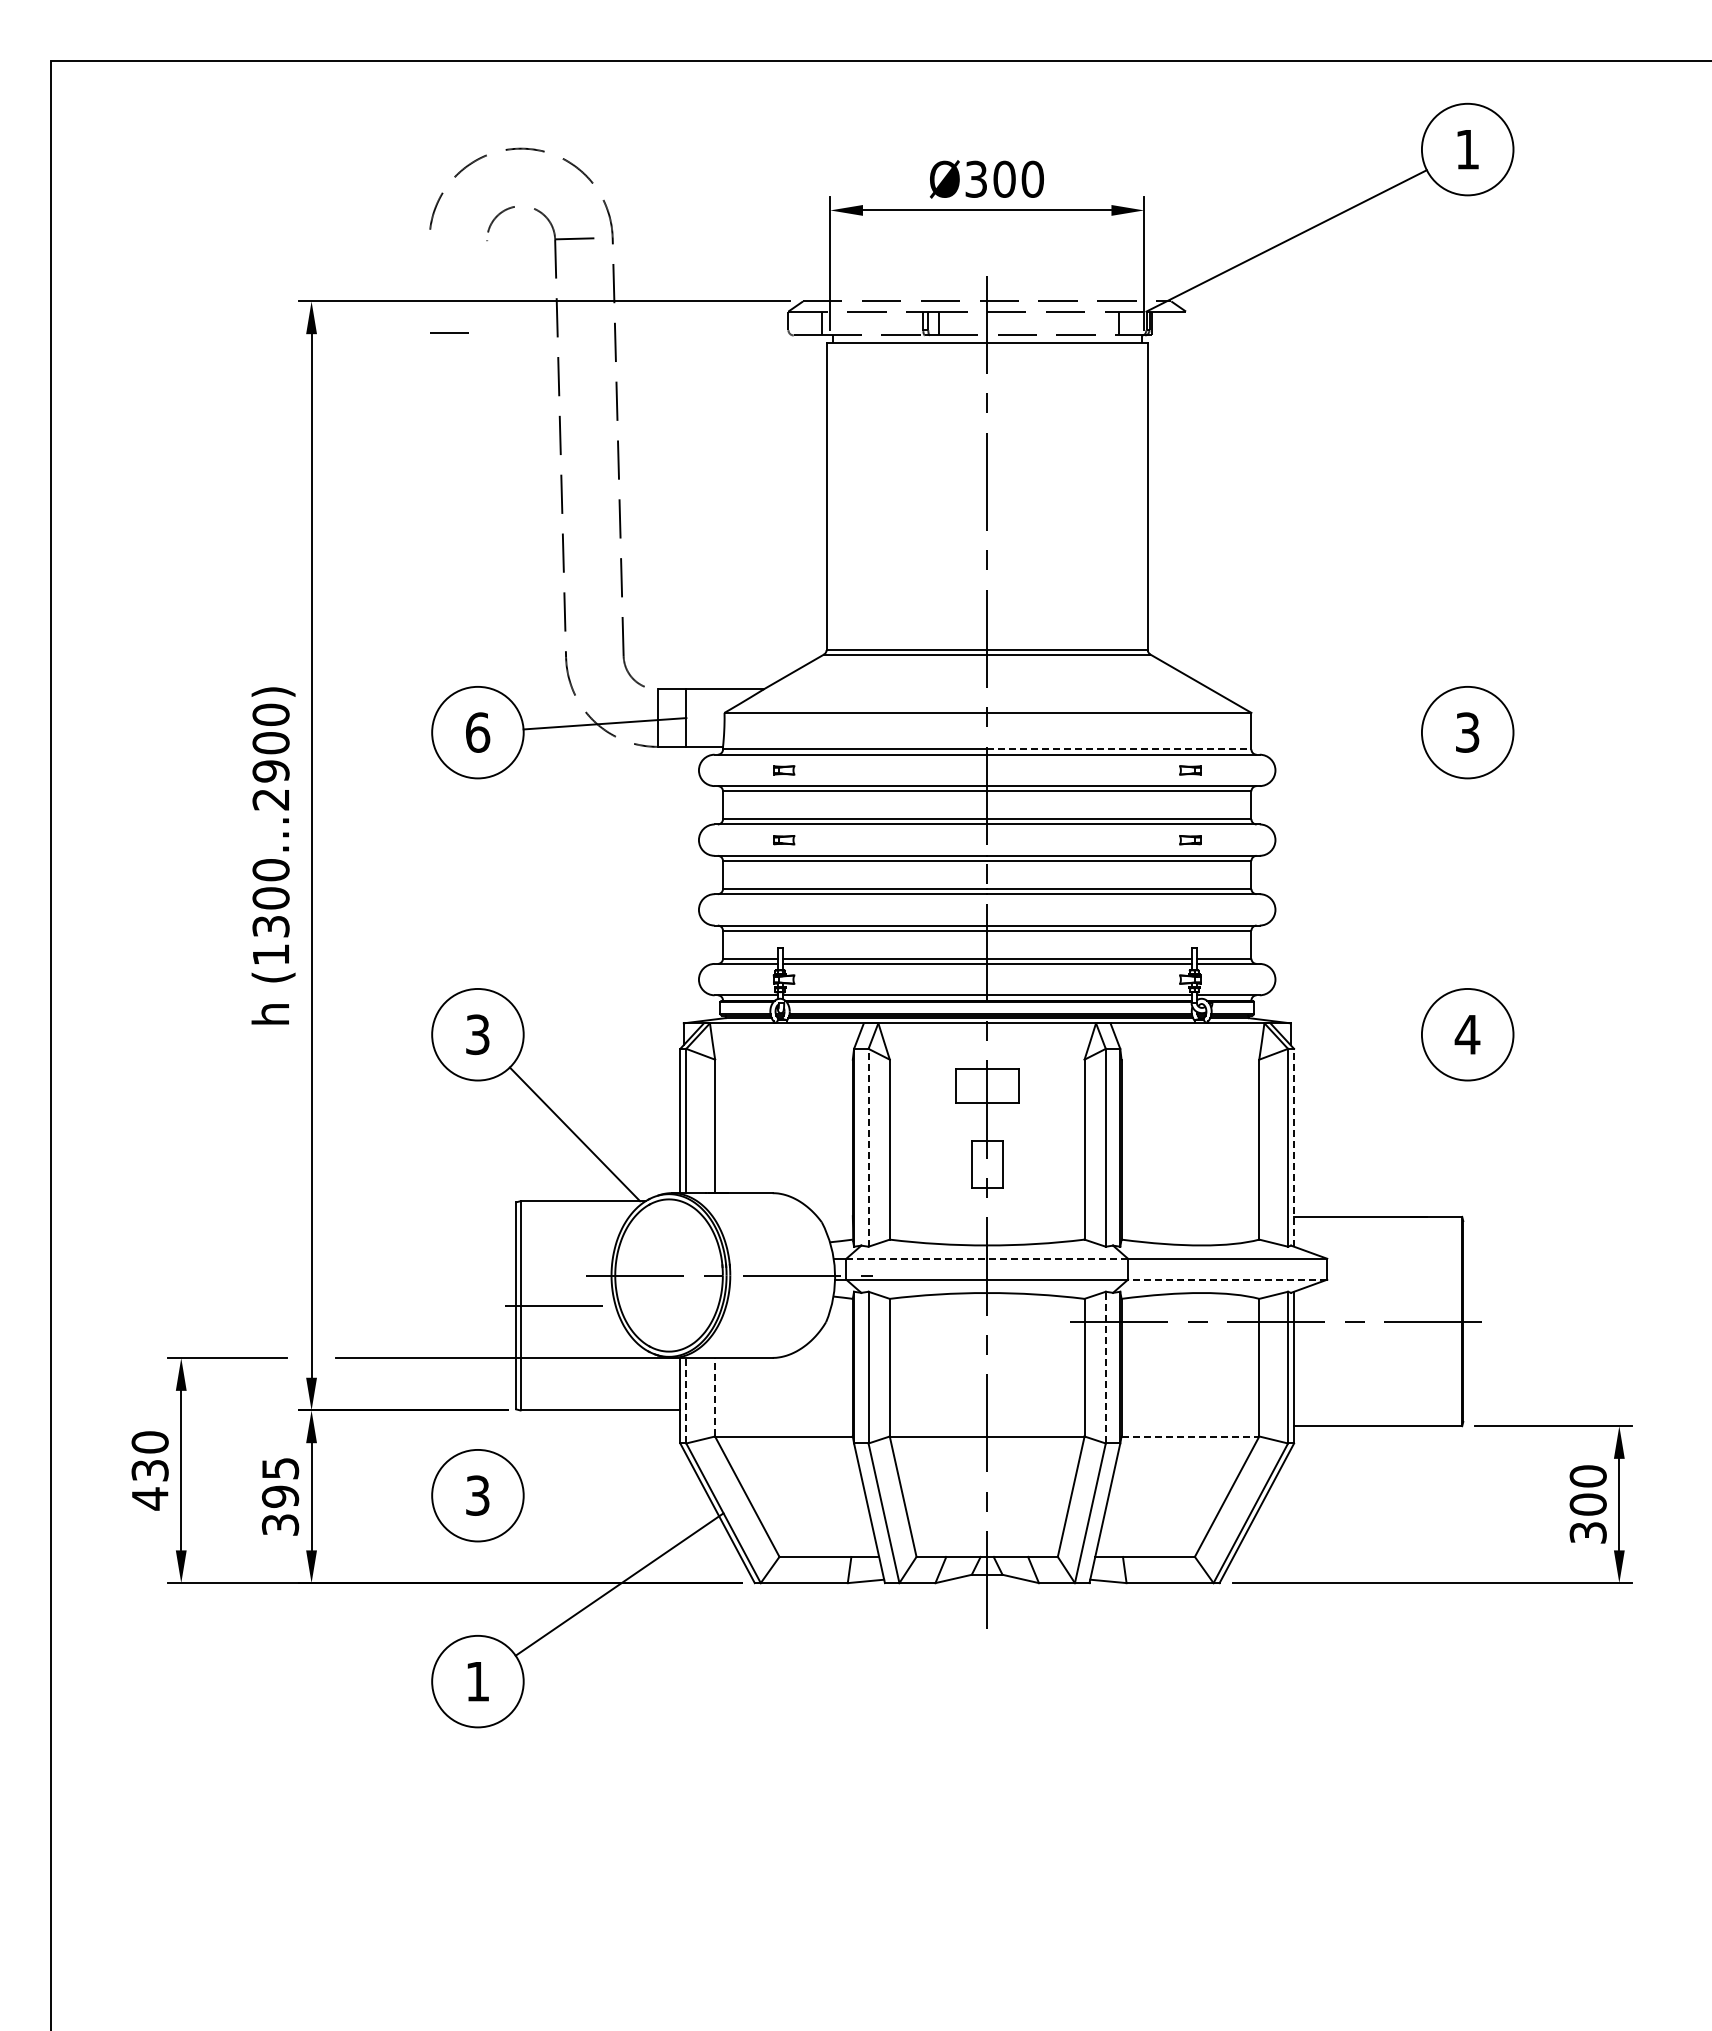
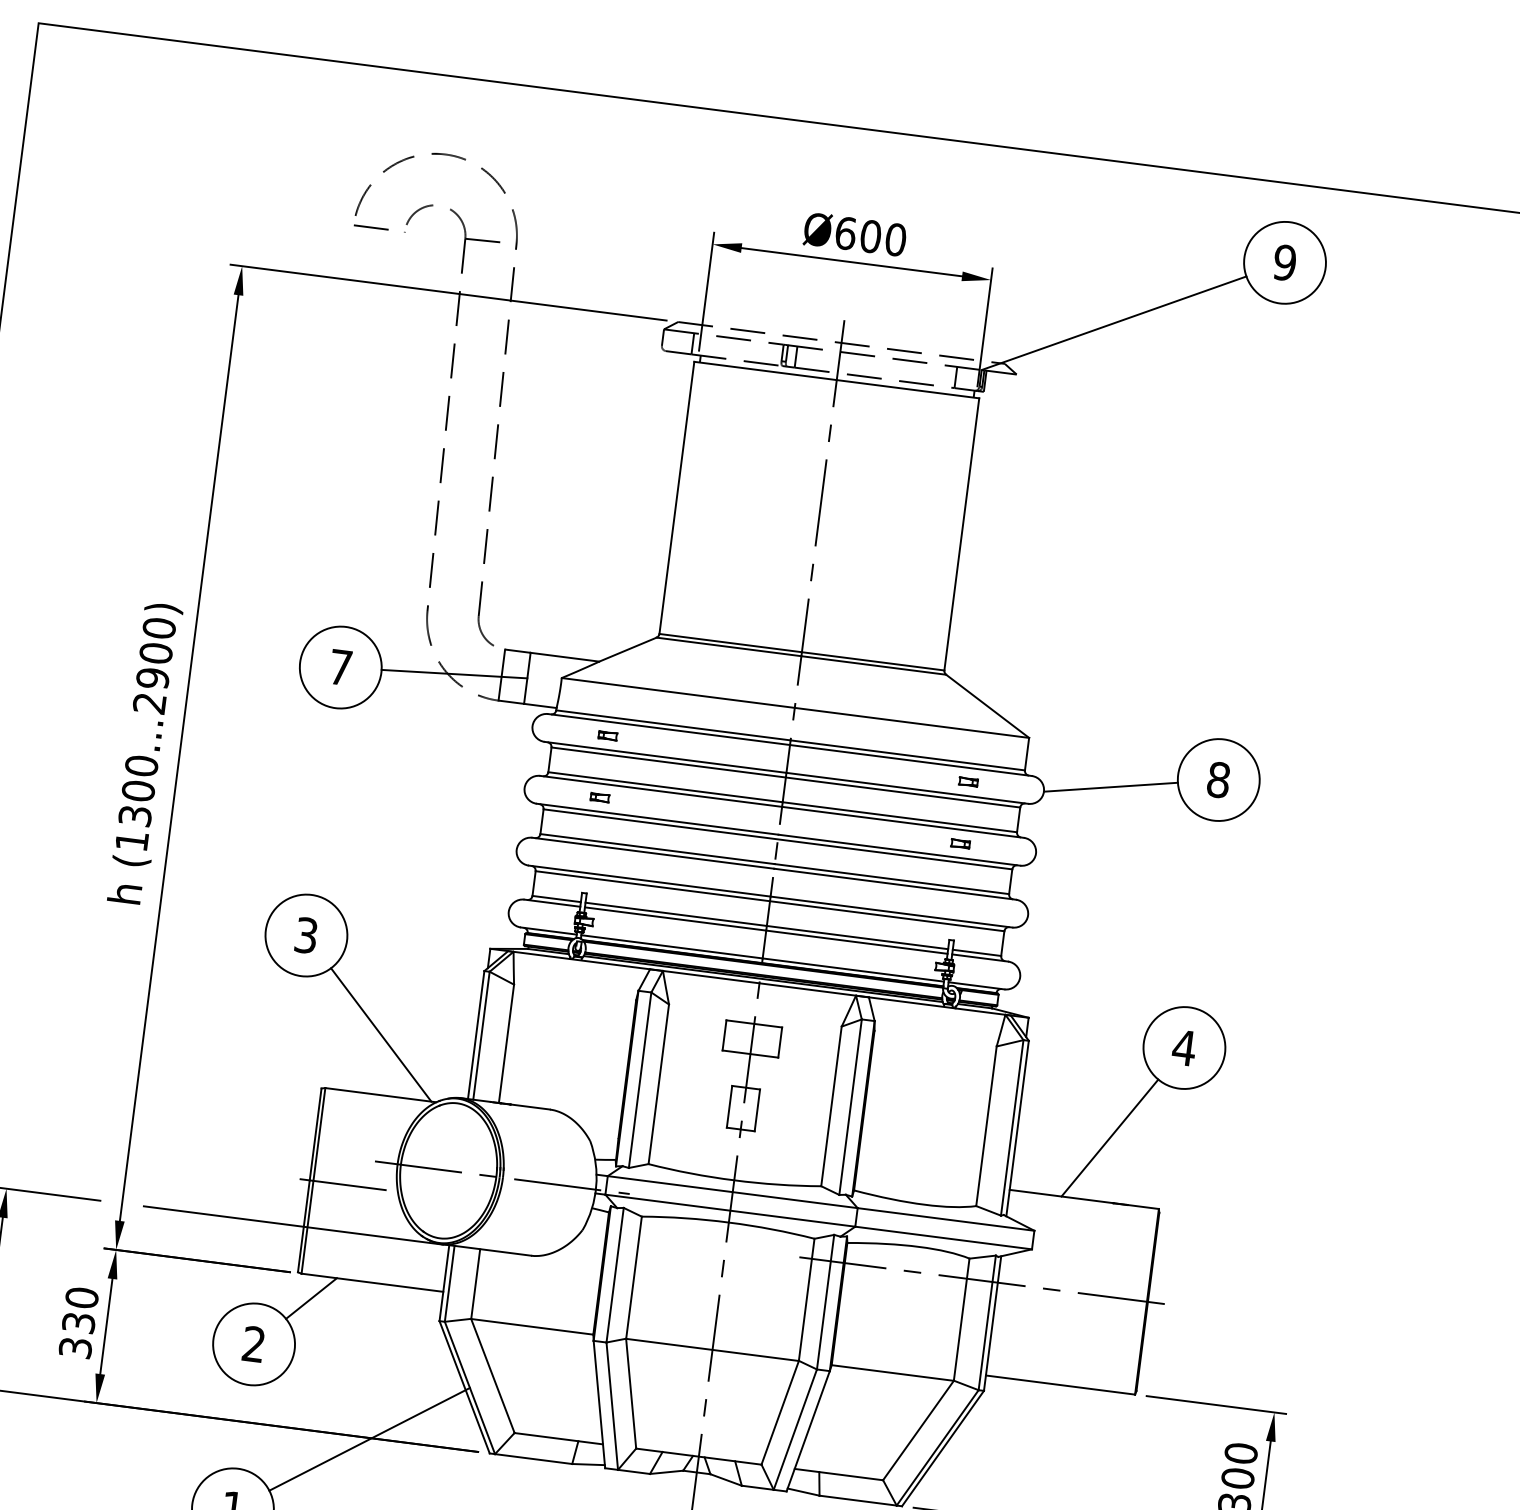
text: (1467, 149) -> (1284, 262), 1 -> 9
text: (976, 178) -> (846, 232), Ø300 -> Ø600
line: (449, 332) -> (371, 226), moved
text: (478, 732) -> (341, 667), 6 -> 7
text: (1467, 732) -> (1218, 779), 3 -> 8
line: (1119, 749) -> (907, 755), dashed -> solid
line: (1348, 755) -> (1110, 786), added
line: (1397, 1144) -> (1109, 1137), added
line: (868, 1147) -> (640, 1079), dashed -> solid
line: (1294, 1147) -> (1017, 1128), dashed -> solid
line: (987, 1258) -> (733, 1191), dashed -> solid
line: (1227, 1279) -> (943, 1237), dashed -> solid
line: (1105, 1367) -> (825, 1302), dashed -> solid
line: (715, 1396) -> (476, 1283), dashed -> solid
line: (686, 1400) -> (449, 1283), dashed -> solid
line: (534, 1436) -> (310, 1298), added
line: (1190, 1436) -> (892, 1372), dashed -> solid
text: (280, 1482) -> (80, 1310), 395 -> 330
text: (477, 1495) -> (253, 1344), 3 -> 2

